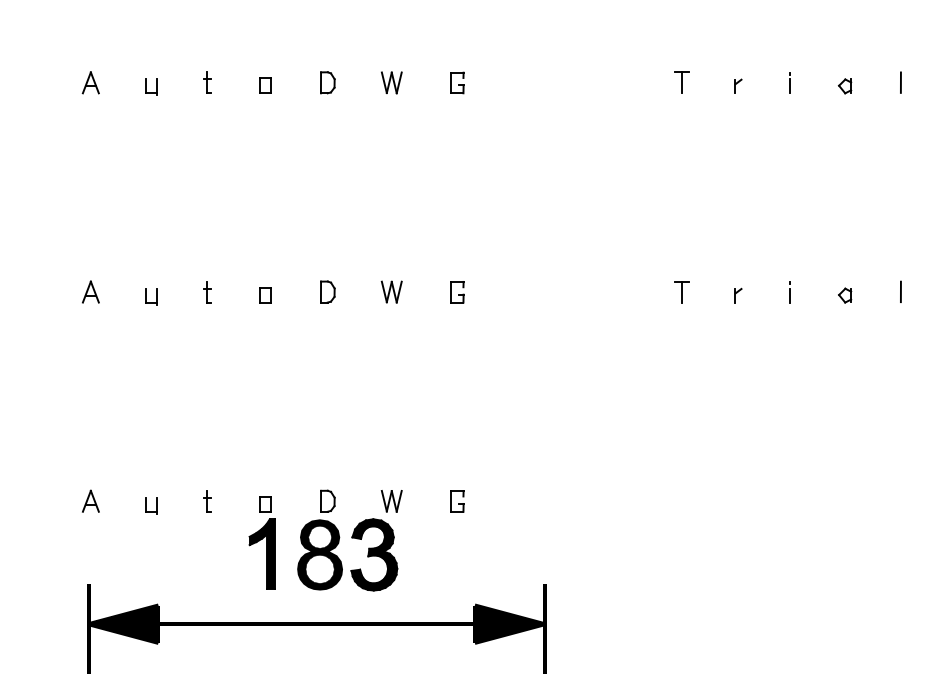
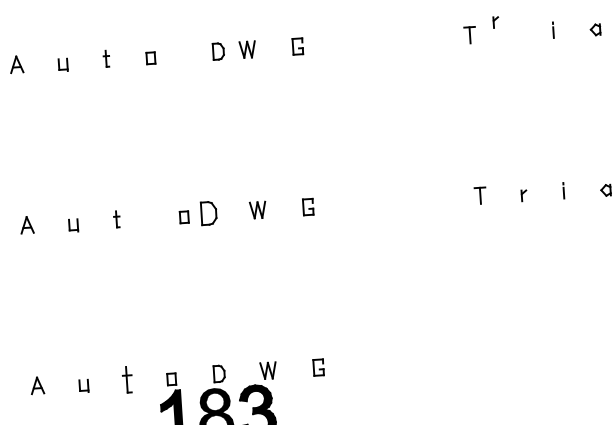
part: (327, 82) -> (218, 51), moved
part: (738, 85) -> (495, 21), moved
part: (327, 291) -> (208, 212), size x1.4
part: (265, 295) -> (184, 217), moved
part: (207, 501) -> (127, 380), size x1.6

